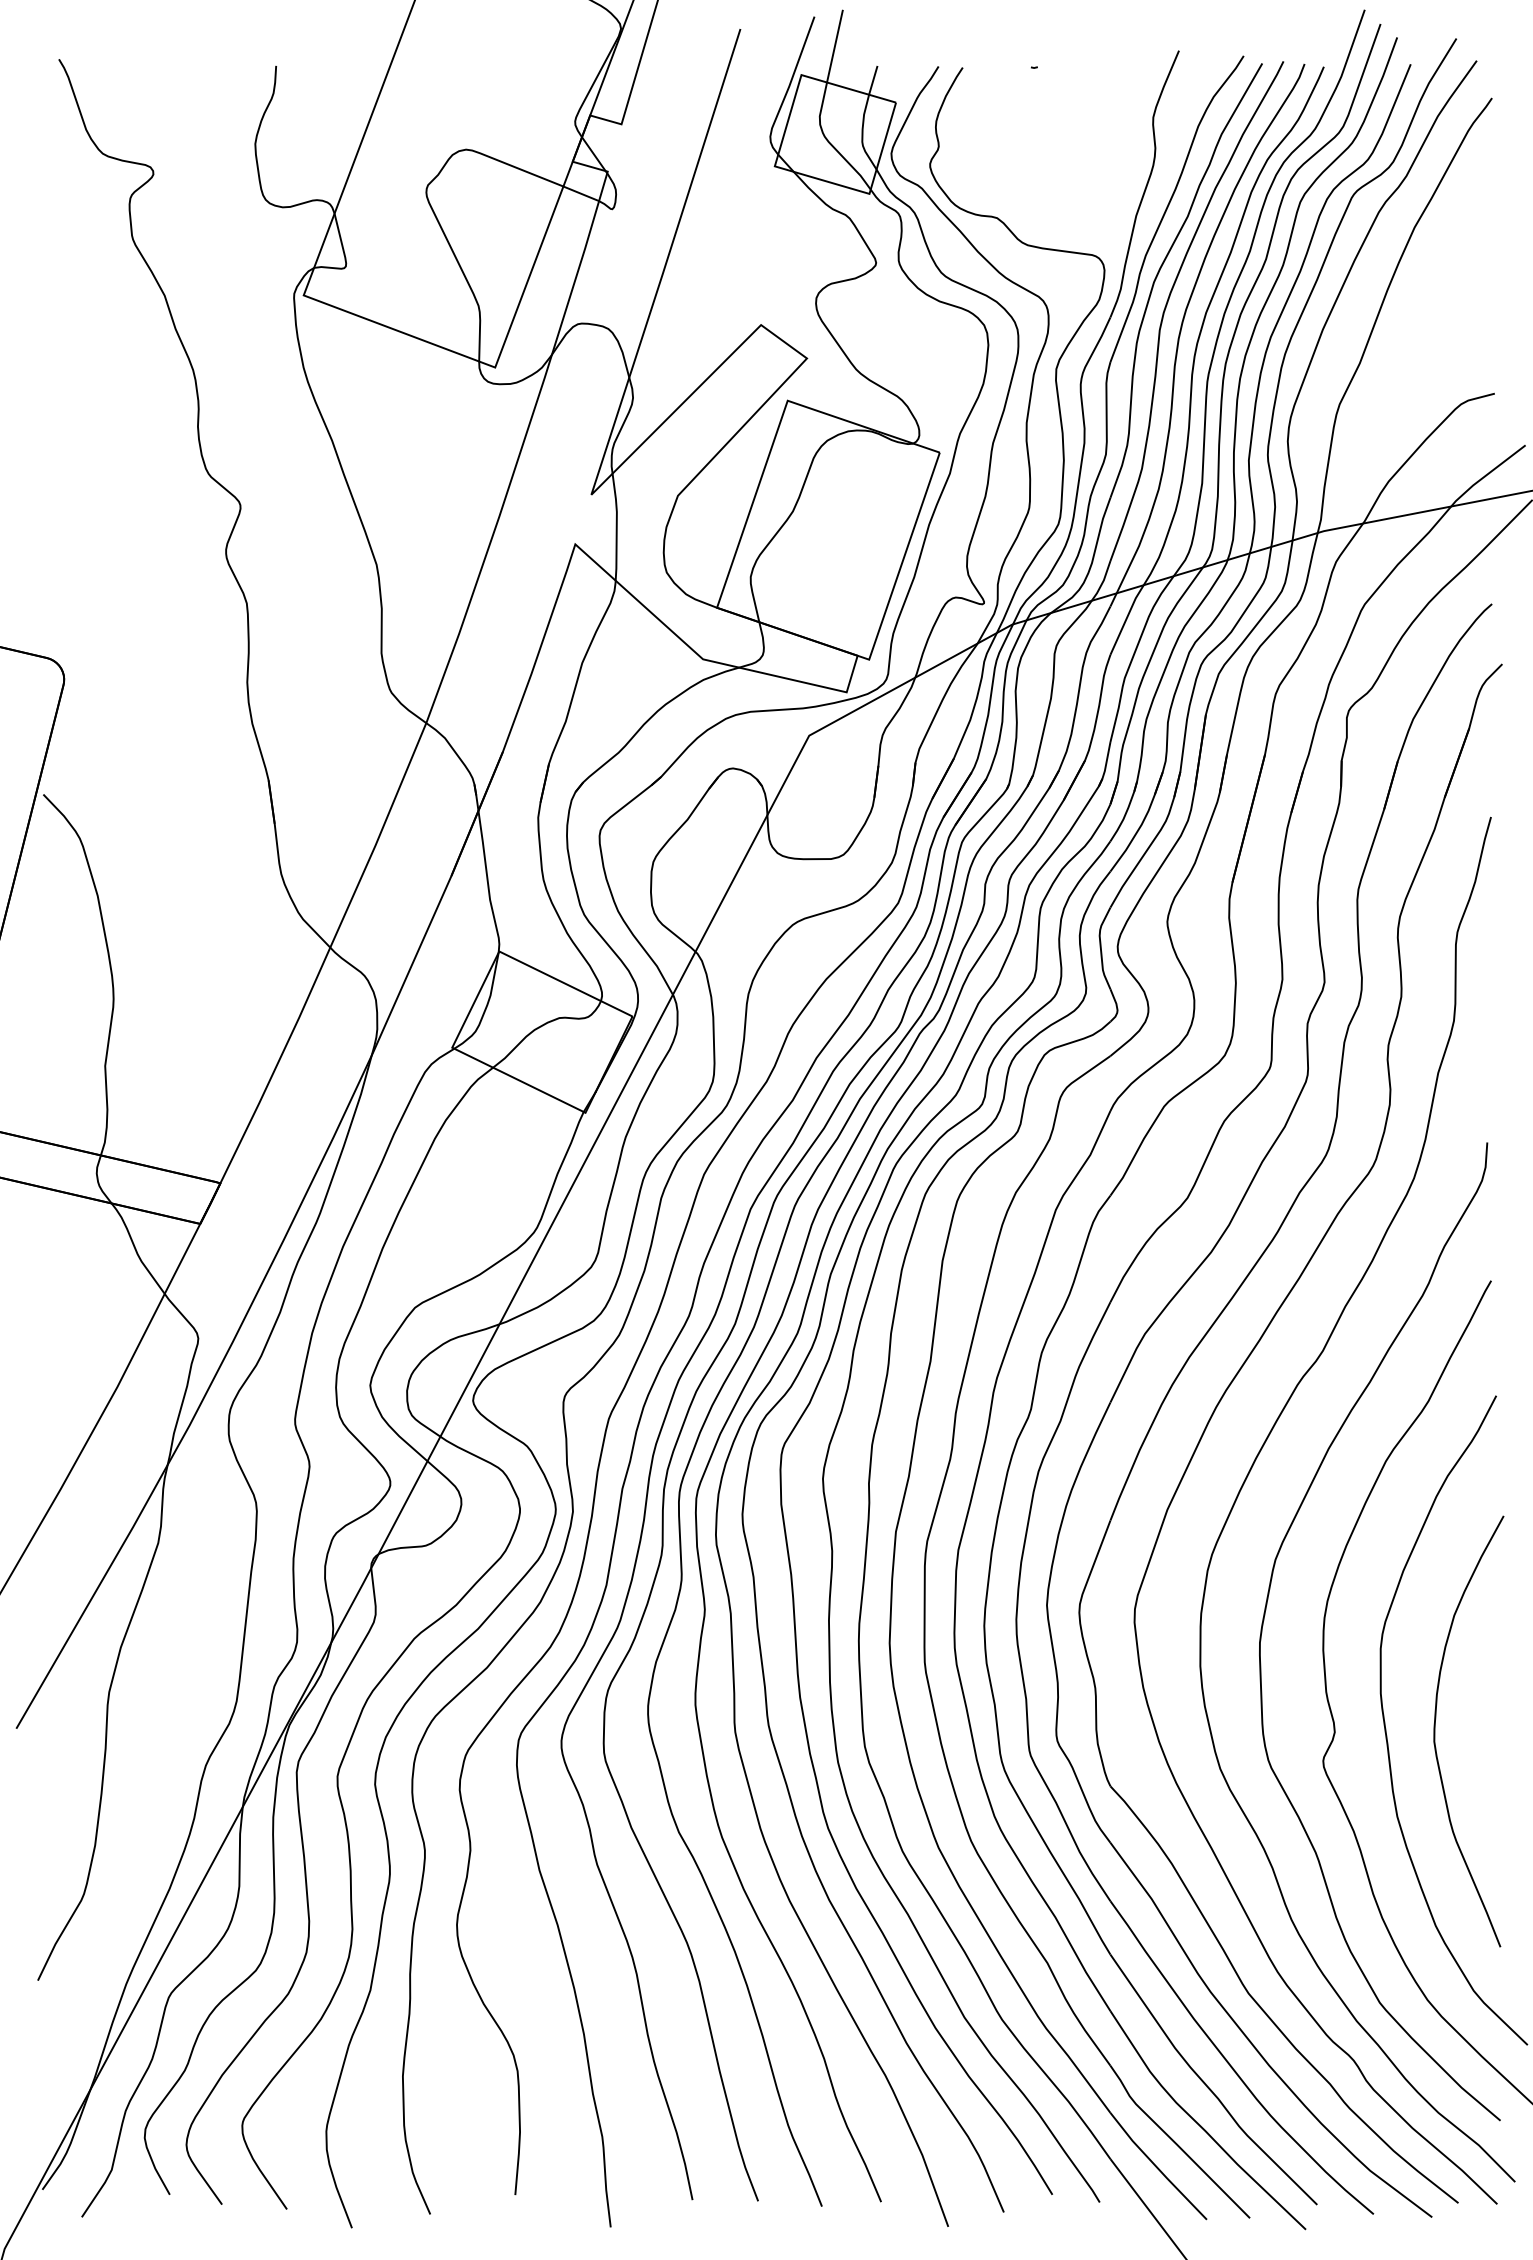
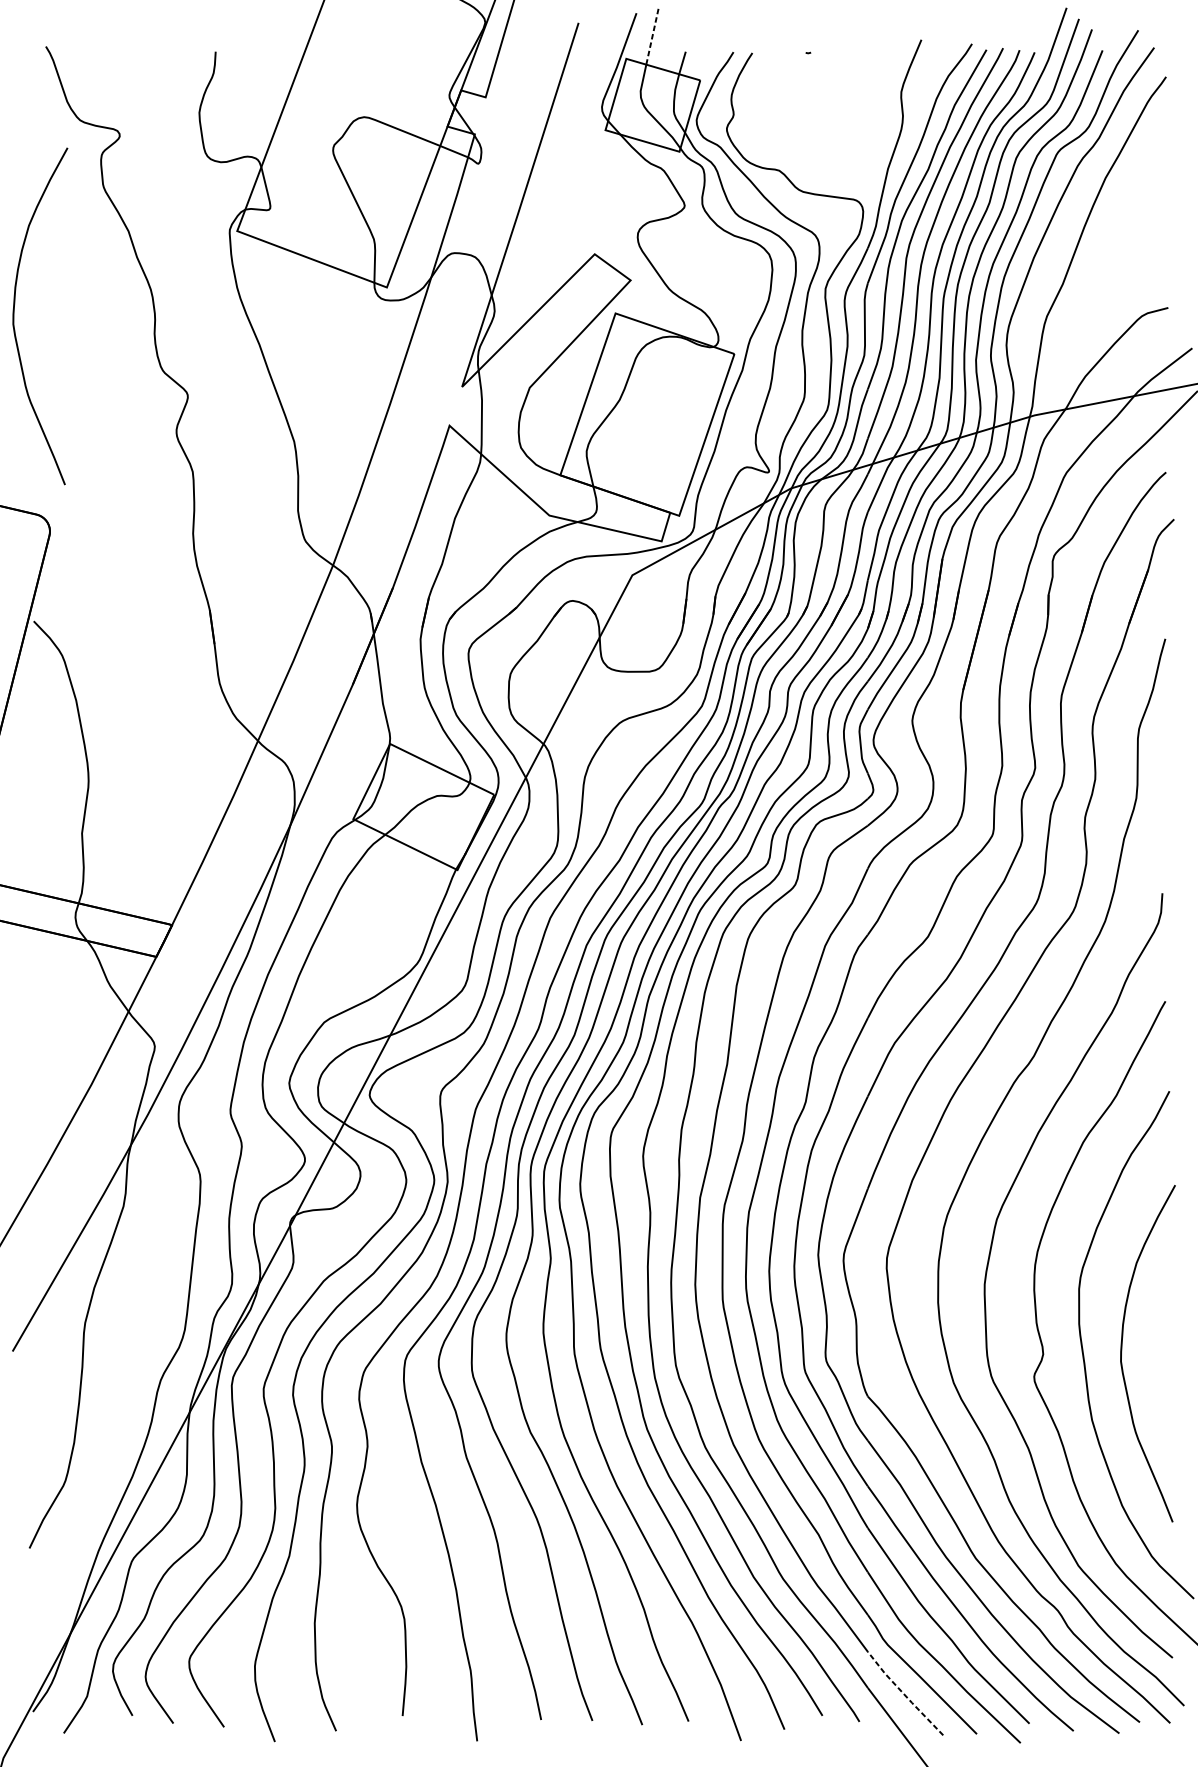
line: (835, 45) -> (652, 35), solid -> dashed
curve: (18, 404) -> (14, 316), added
line: (1156, 2167) -> (903, 1694), solid -> dashed

